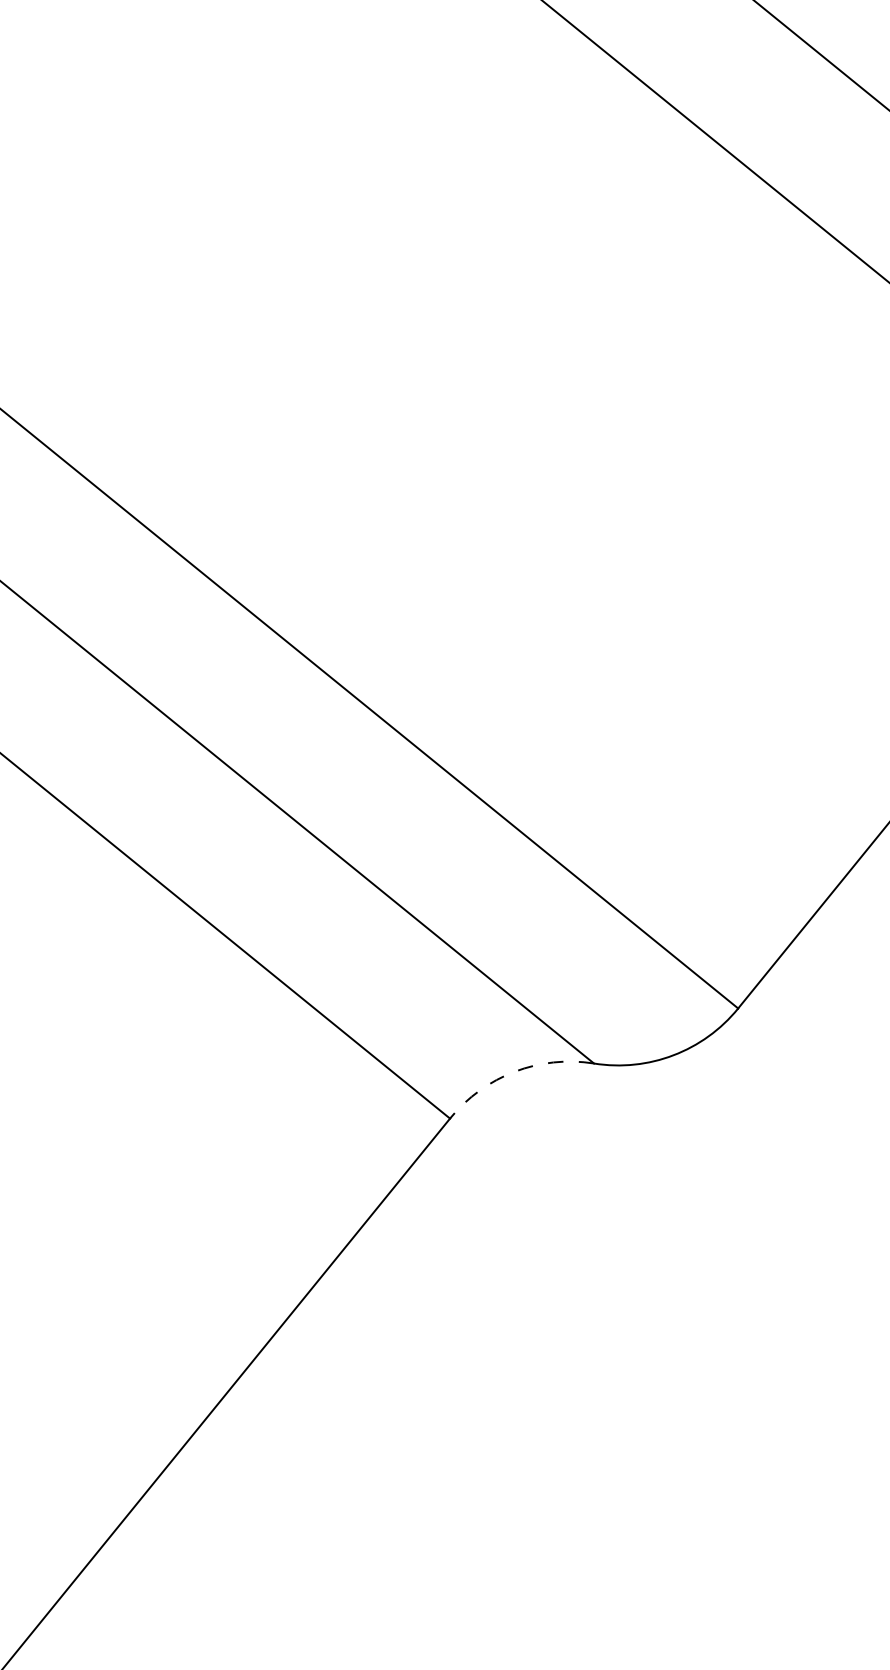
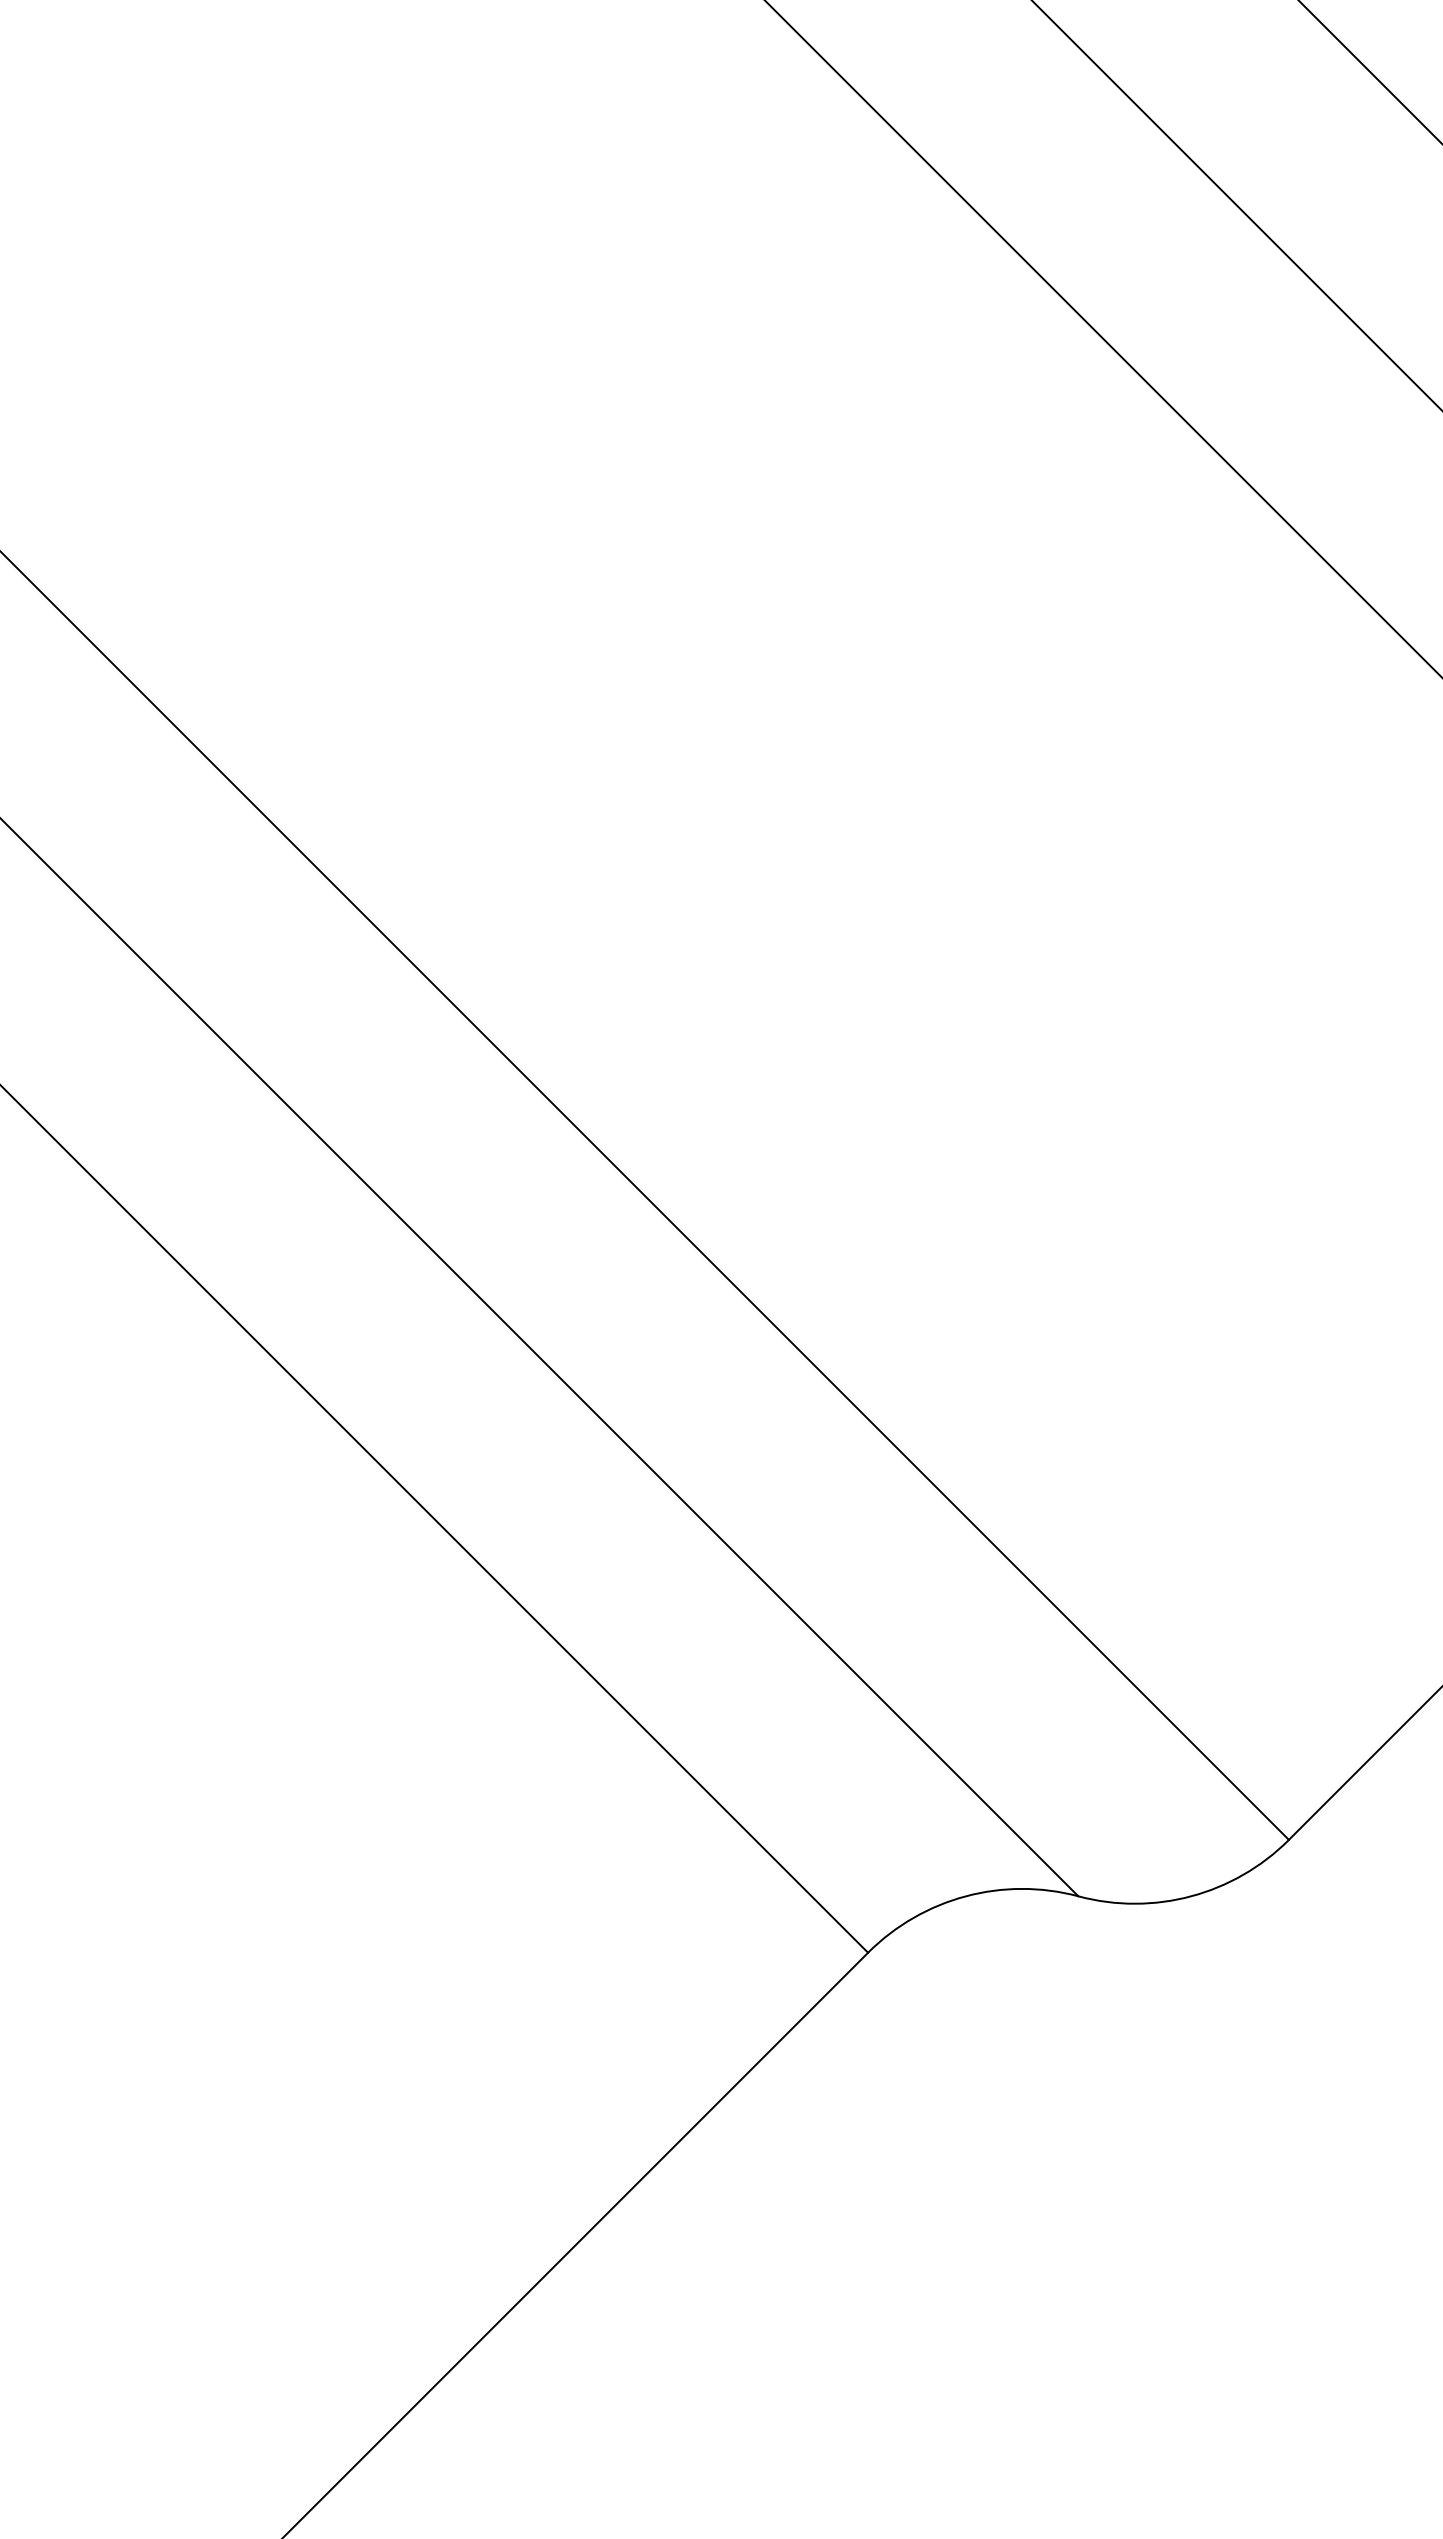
arc: (514, 1071) -> (965, 1896), dashed -> solid

